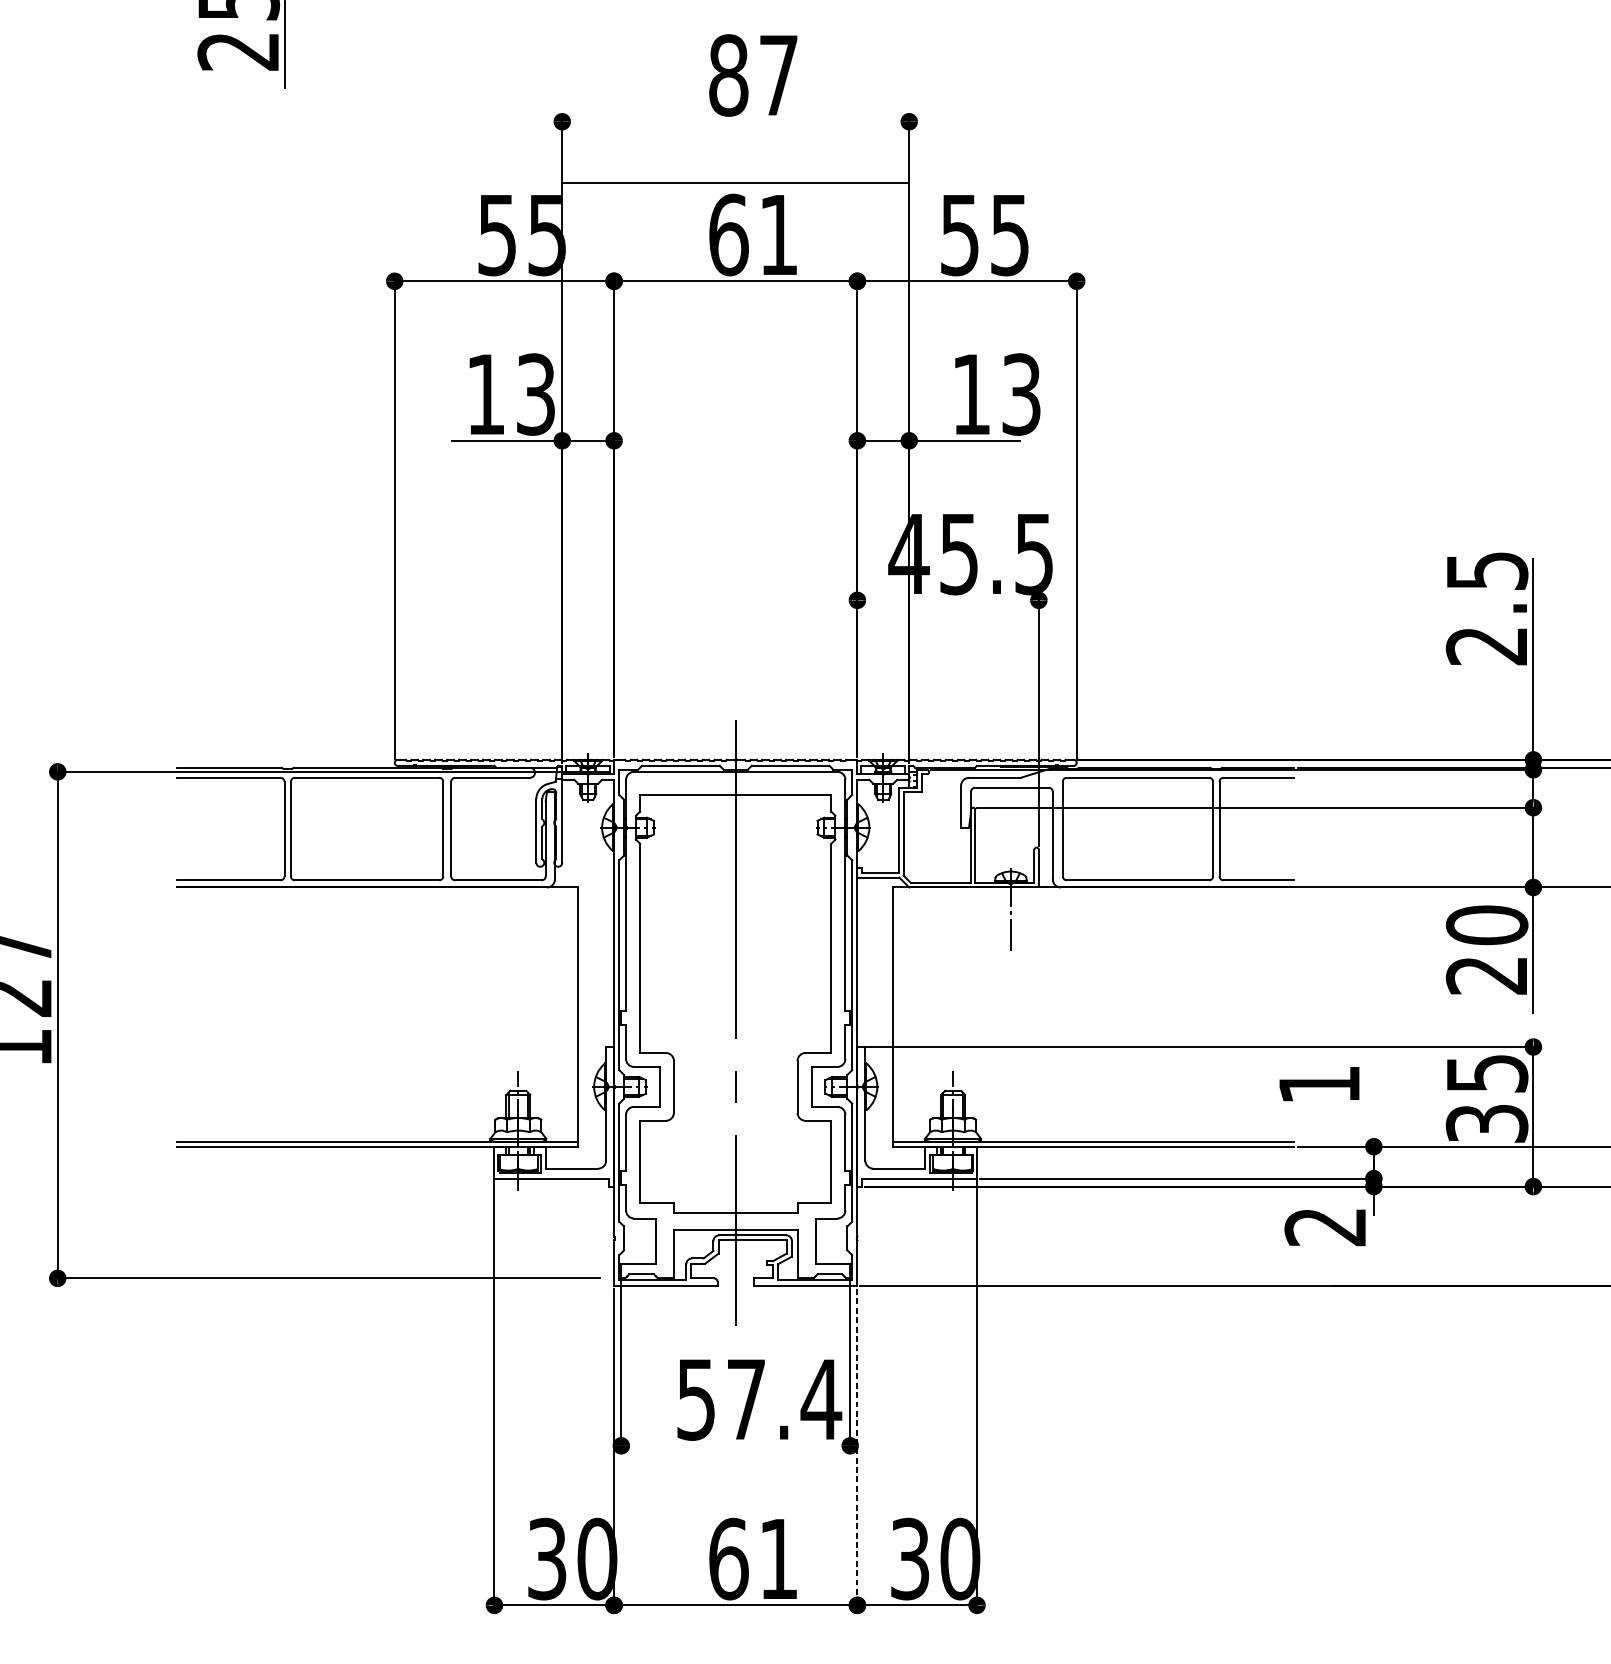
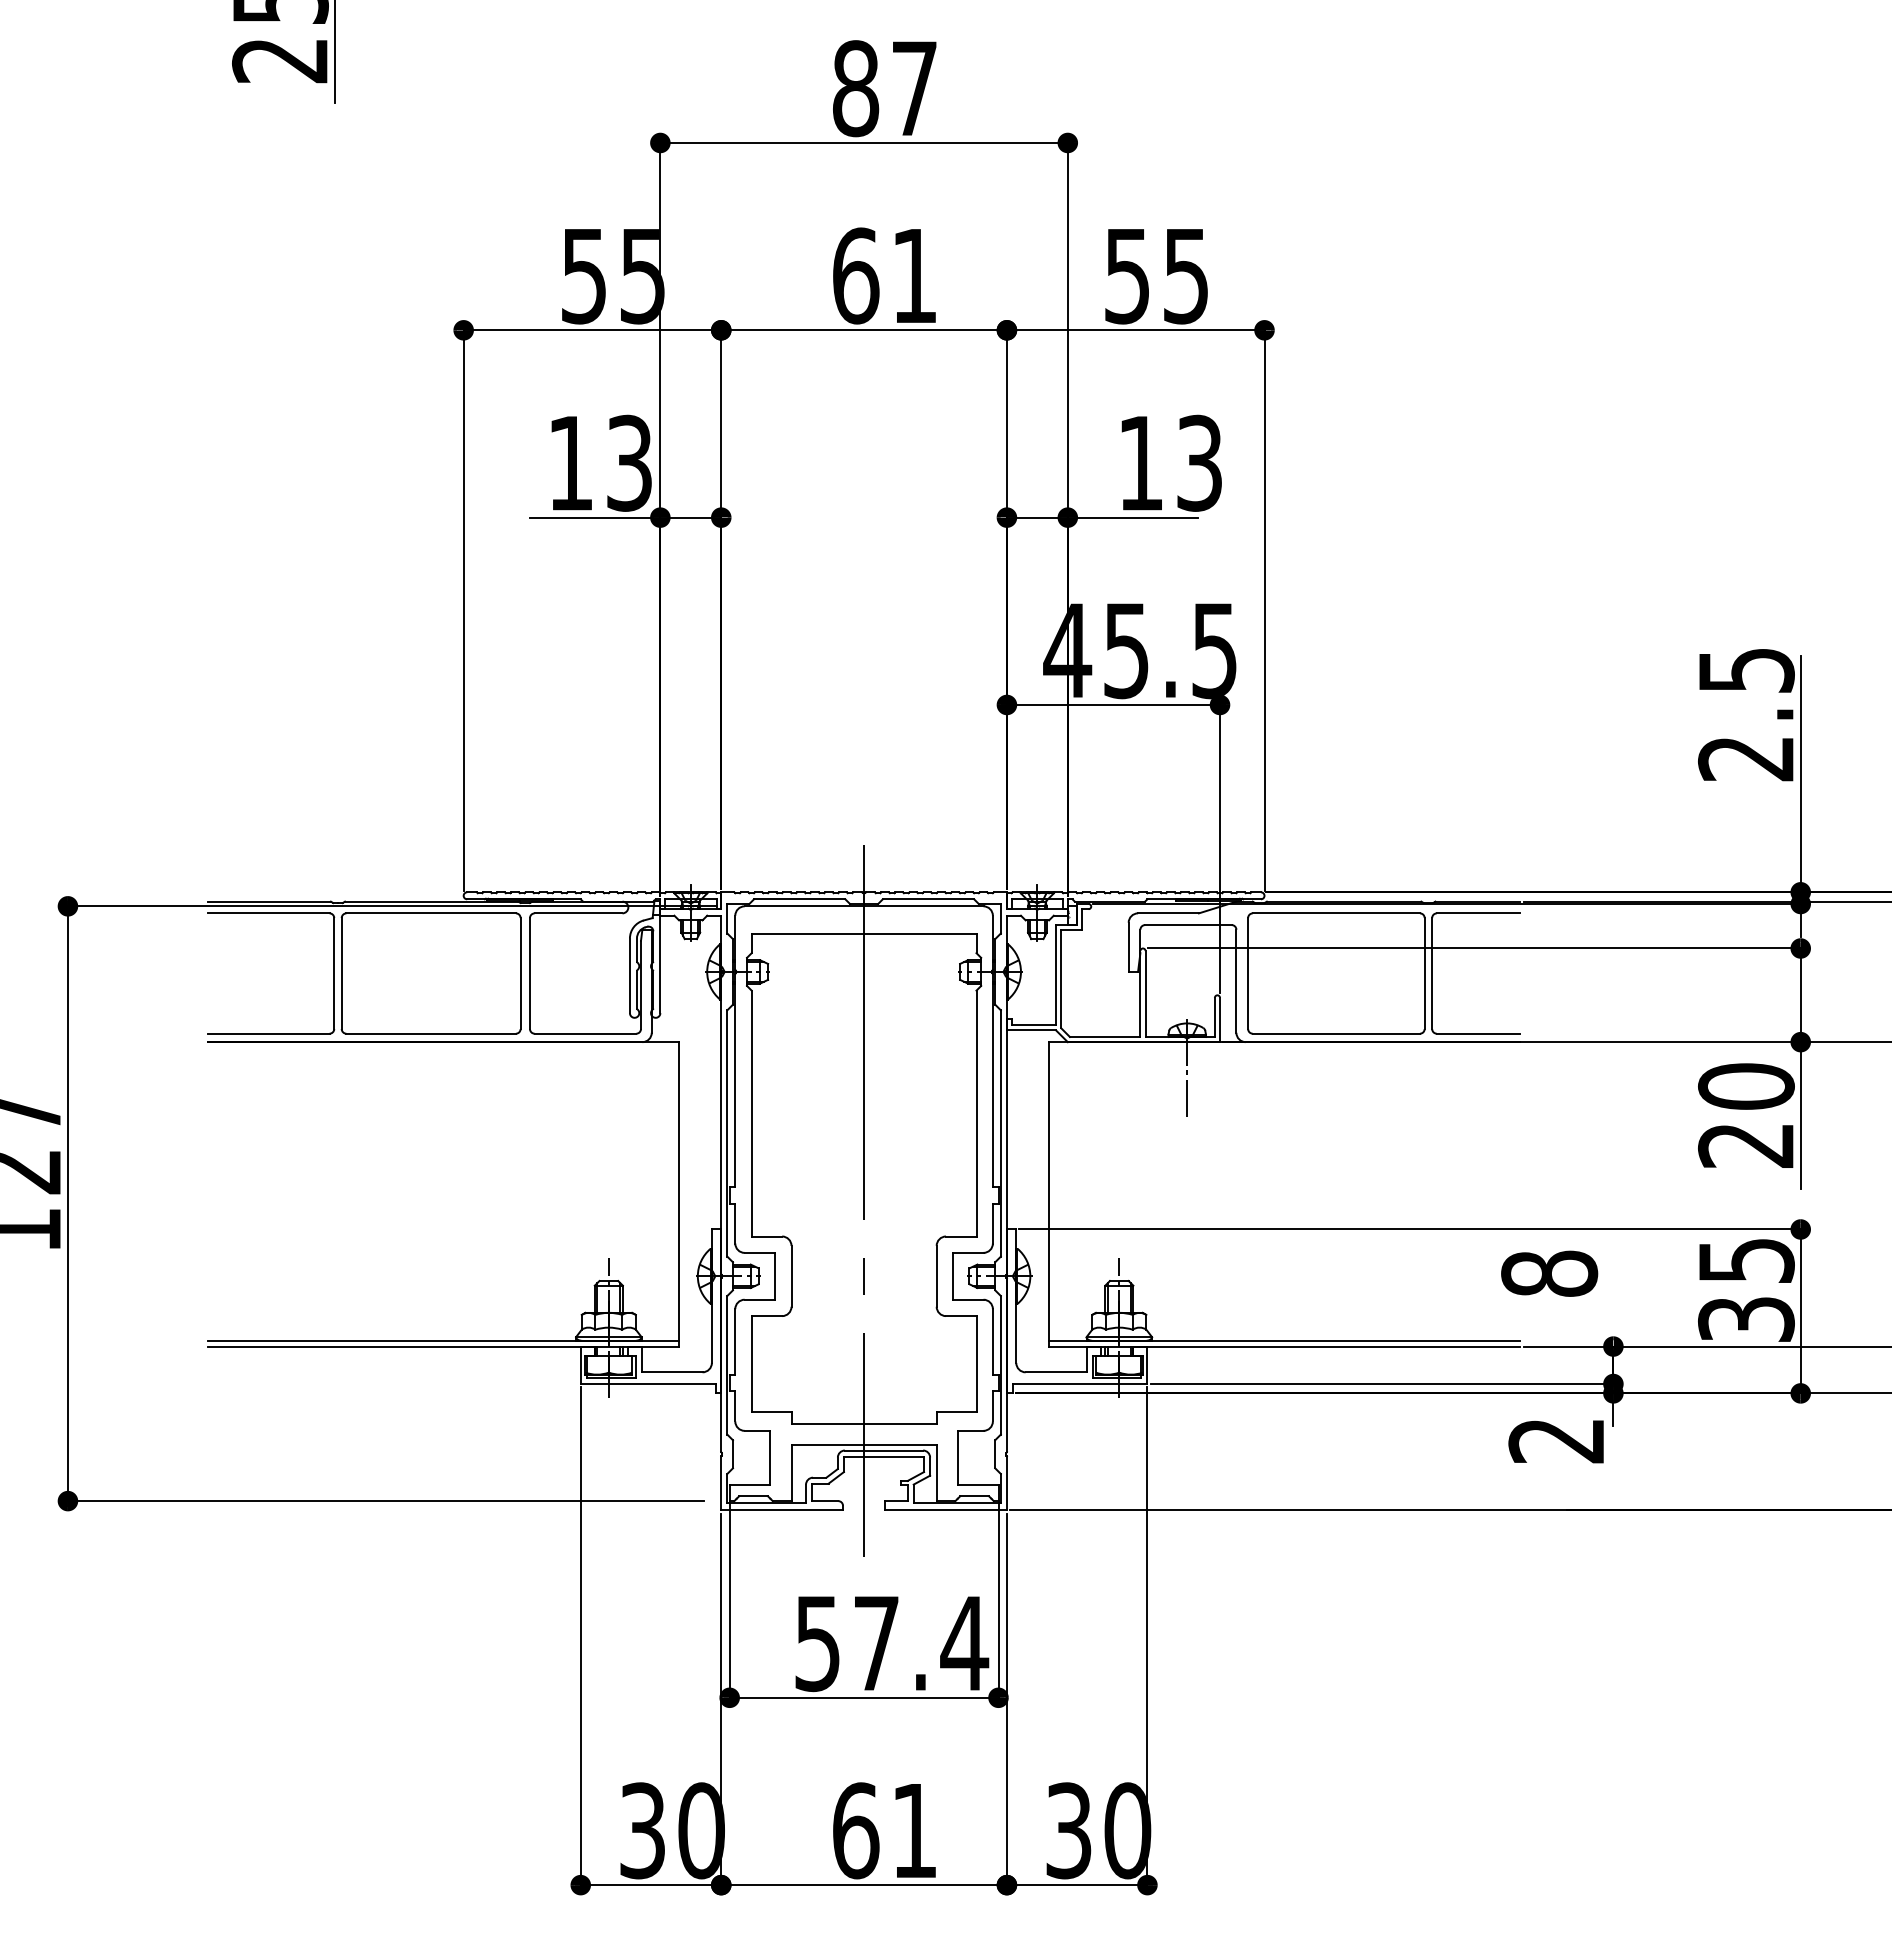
line: (735, 182) -> (863, 142), moved
line: (948, 599) -> (1113, 704), added
text: (1319, 1084) -> (1549, 1273), 1 -> 8
line: (735, 1445) -> (863, 1697), added
line: (857, 1449) -> (1006, 1702), dashed -> solid

